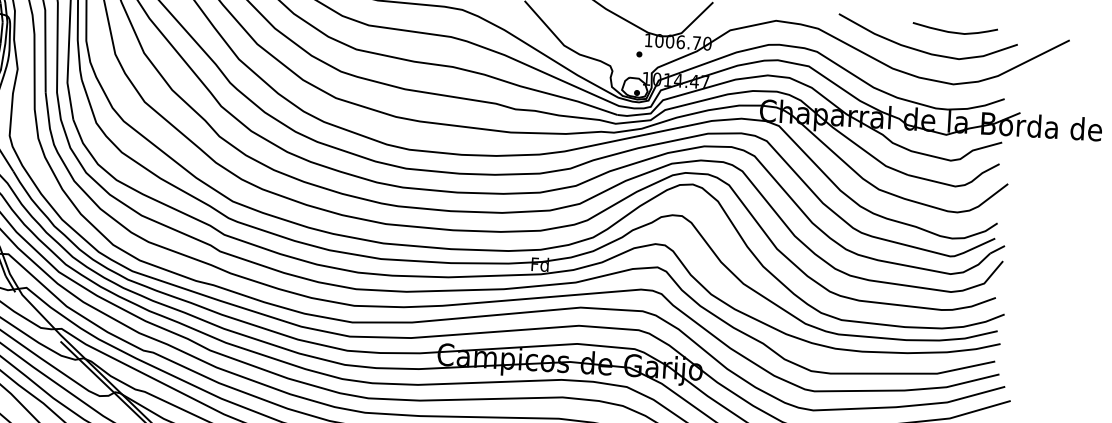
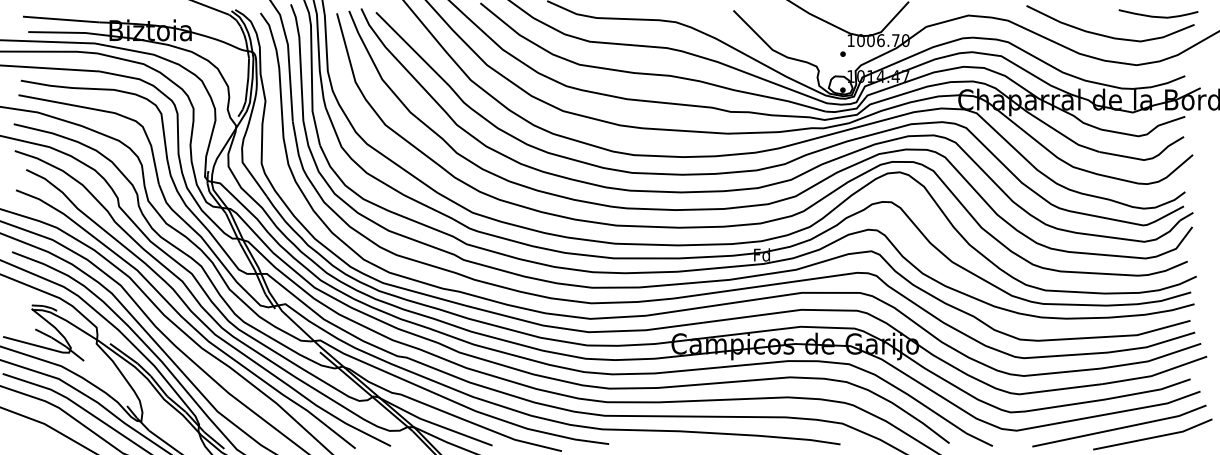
curve: (955, 32) -> (1158, 16), moved

